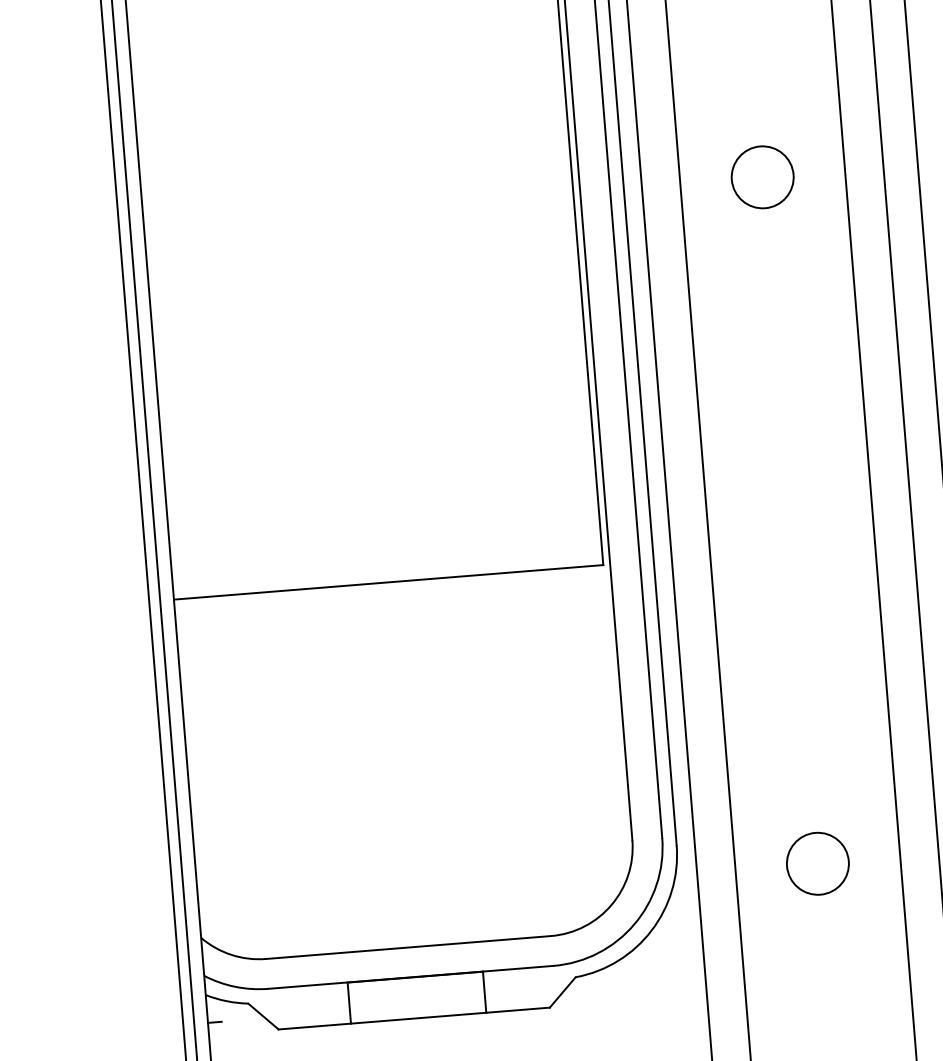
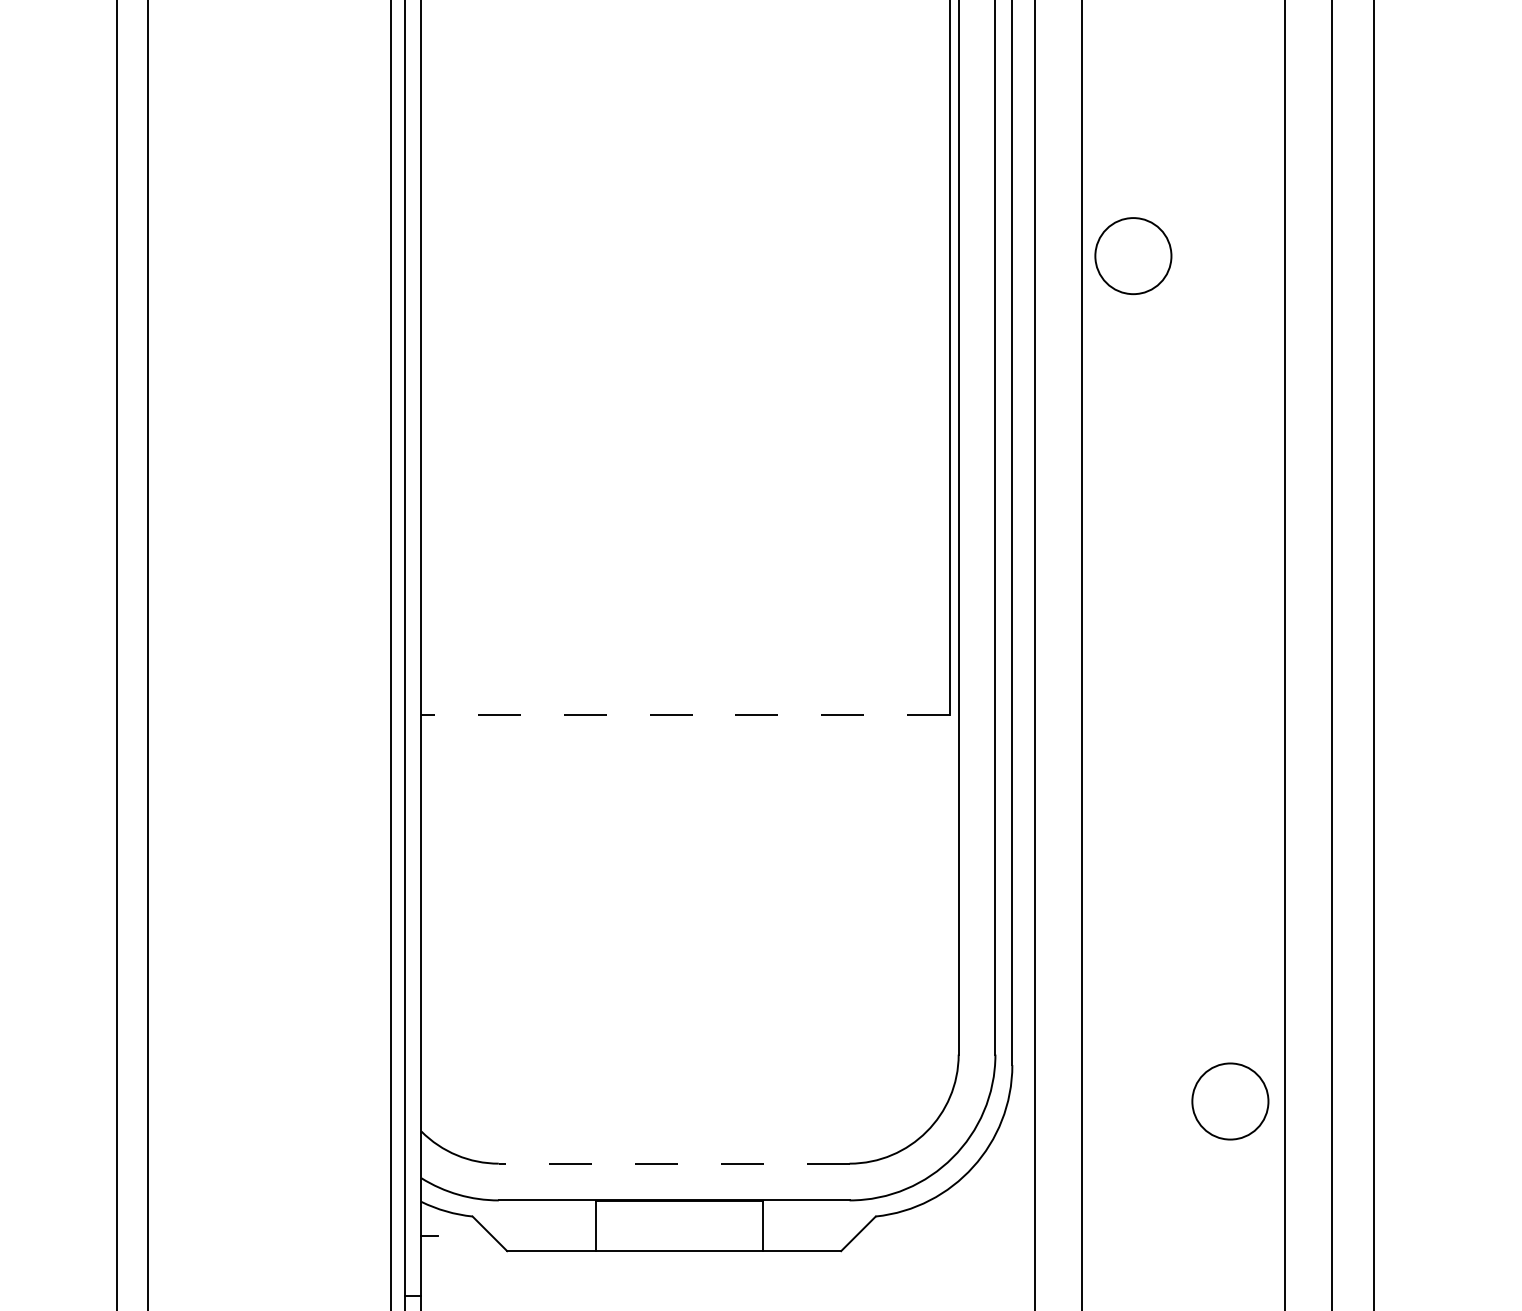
circle: (762, 177) -> (1133, 256), moved
line: (388, 582) -> (685, 714), solid -> dashed
circle: (817, 863) -> (1230, 1101), moved
line: (407, 947) -> (673, 1163), solid -> dashed

